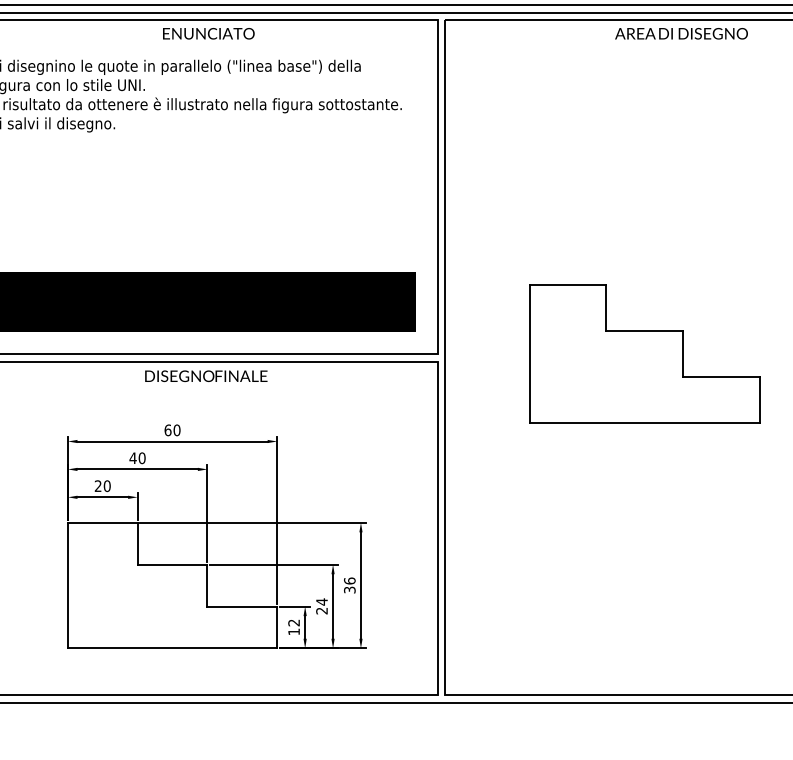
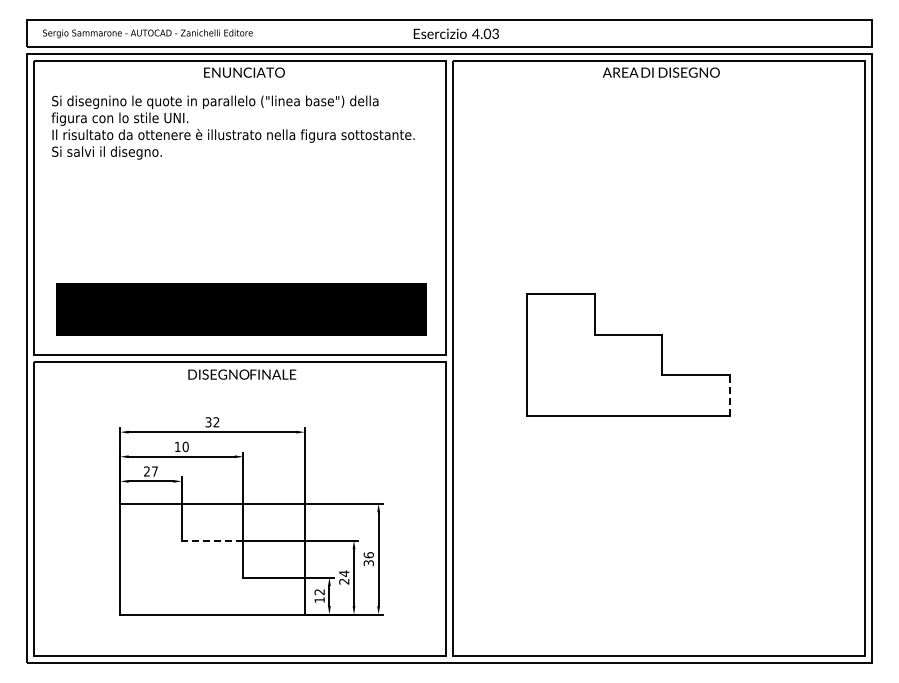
line: (760, 399) -> (730, 395), solid -> dashed
text: (172, 430) -> (212, 422), 60 -> 32
text: (132, 457) -> (177, 446), 40 -> 10
text: (106, 486) -> (154, 471), 20 -> 27
line: (172, 564) -> (212, 540), solid -> dashed

